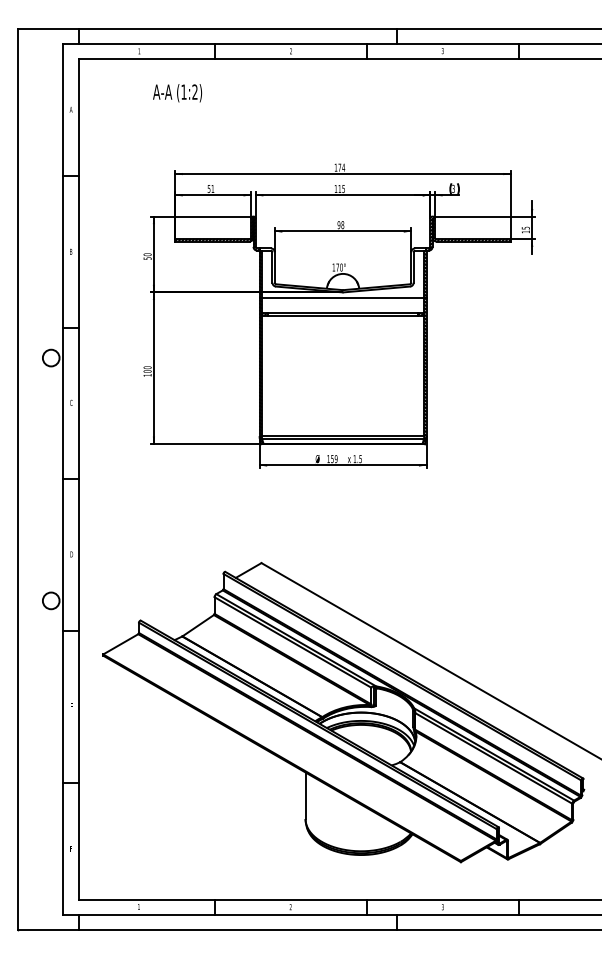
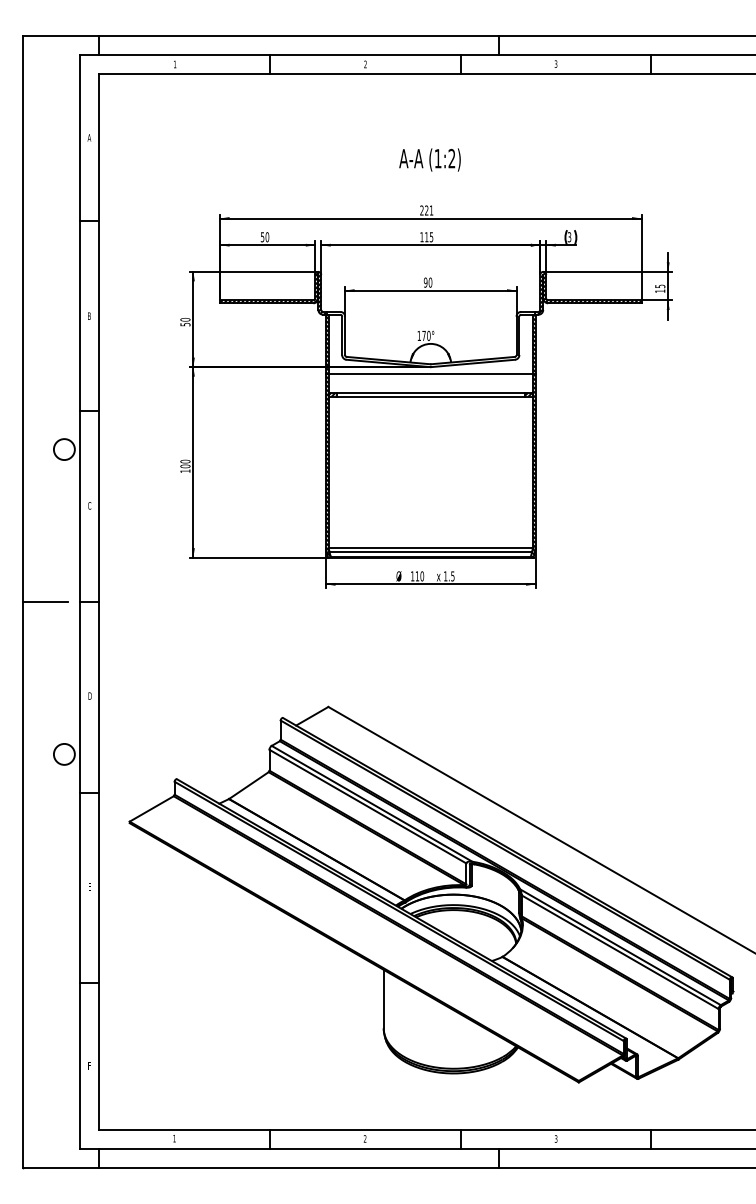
text: (177, 92) -> (429, 159), moved
text: (339, 167) -> (426, 210), 174 -> 221
text: (212, 189) -> (267, 237), 51 -> 50
text: (342, 225) -> (430, 282), 98 -> 90
text: (334, 459) -> (419, 576), 159 -> 110
line: (36, 479) -> (45, 602), added

